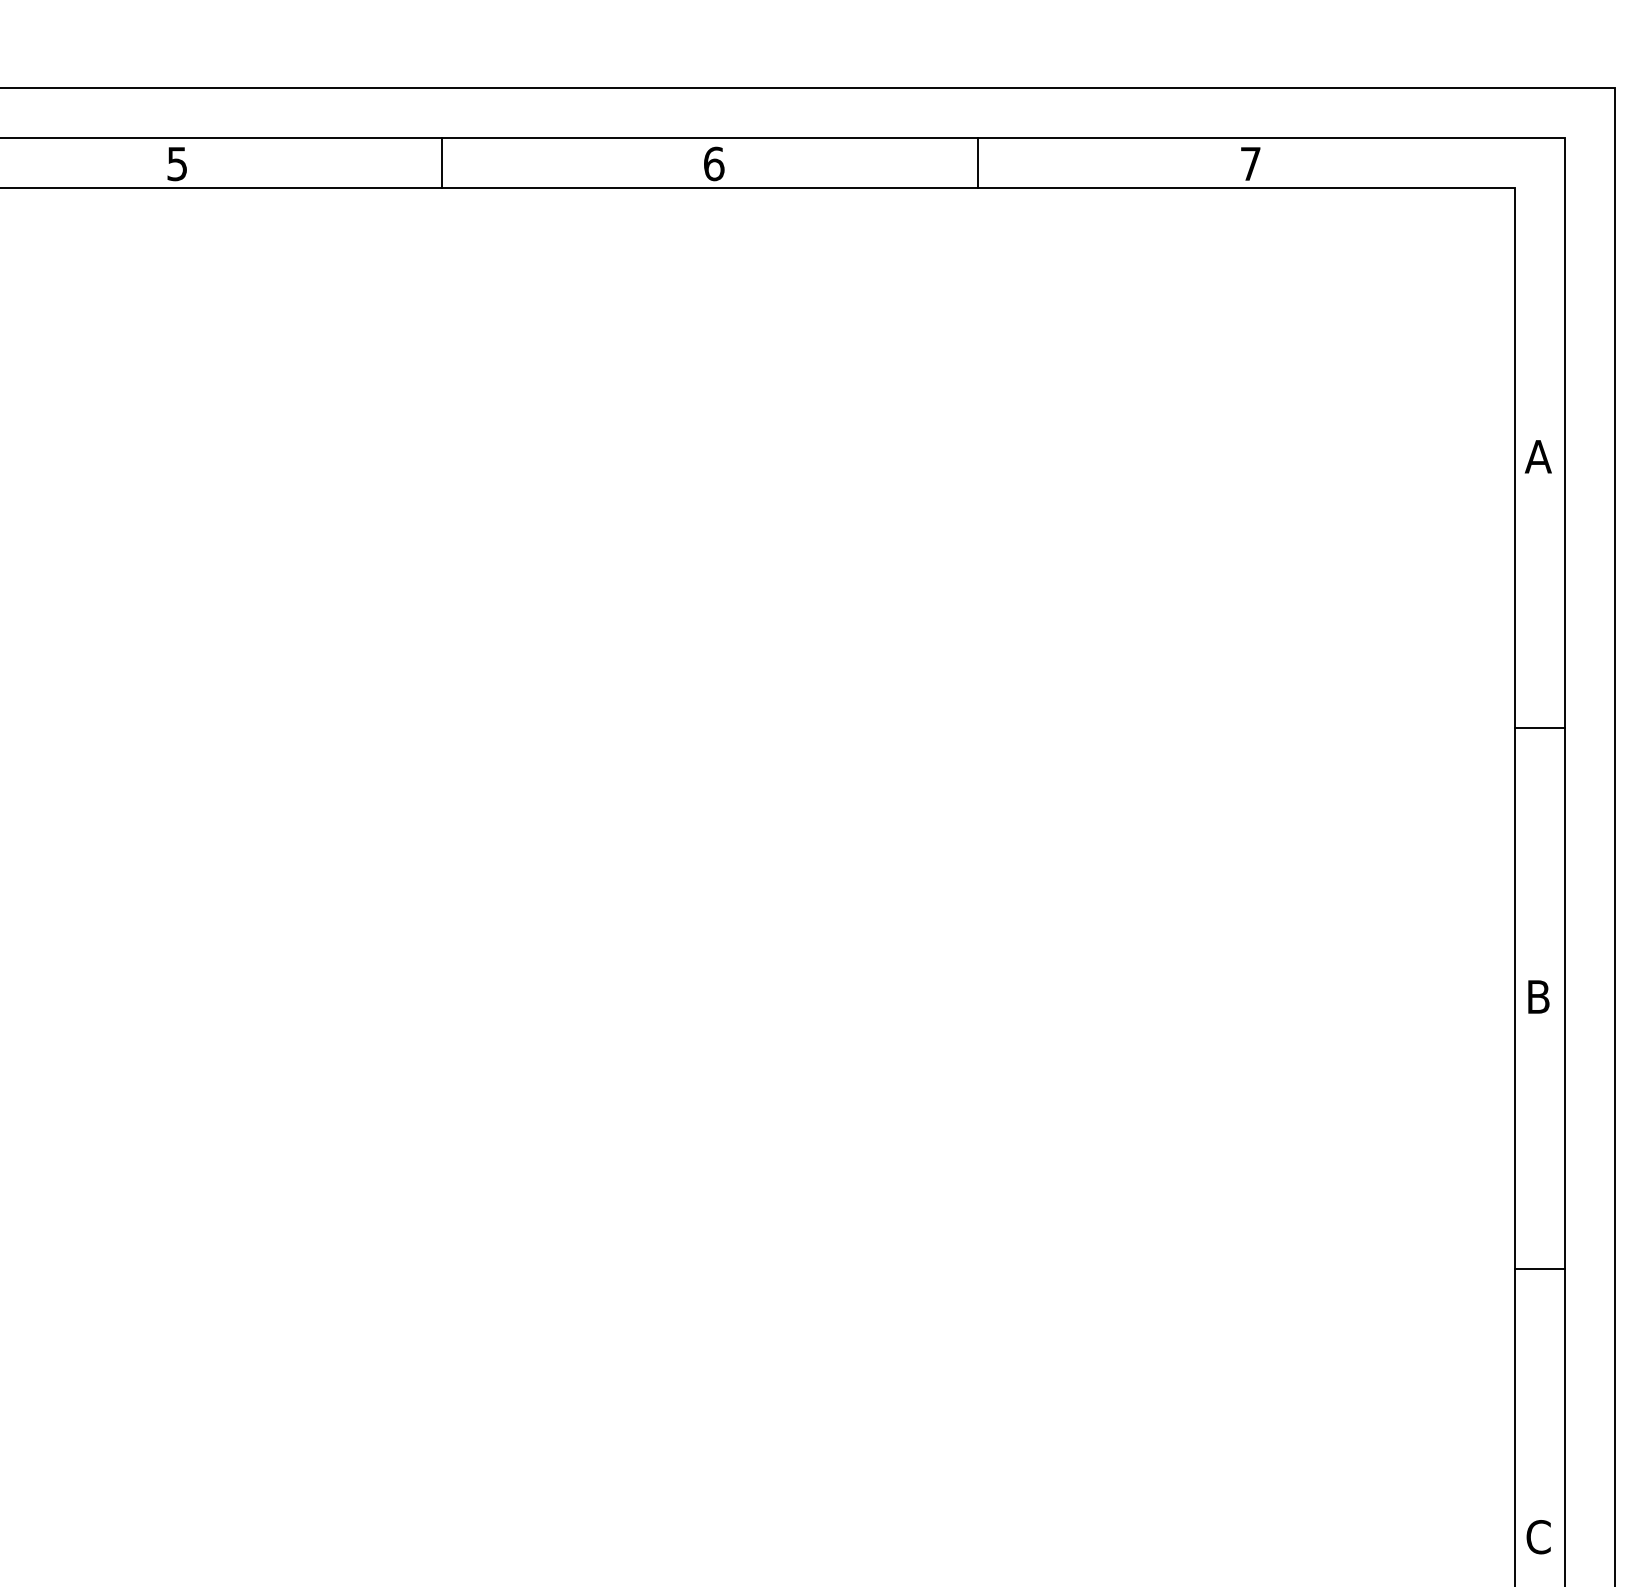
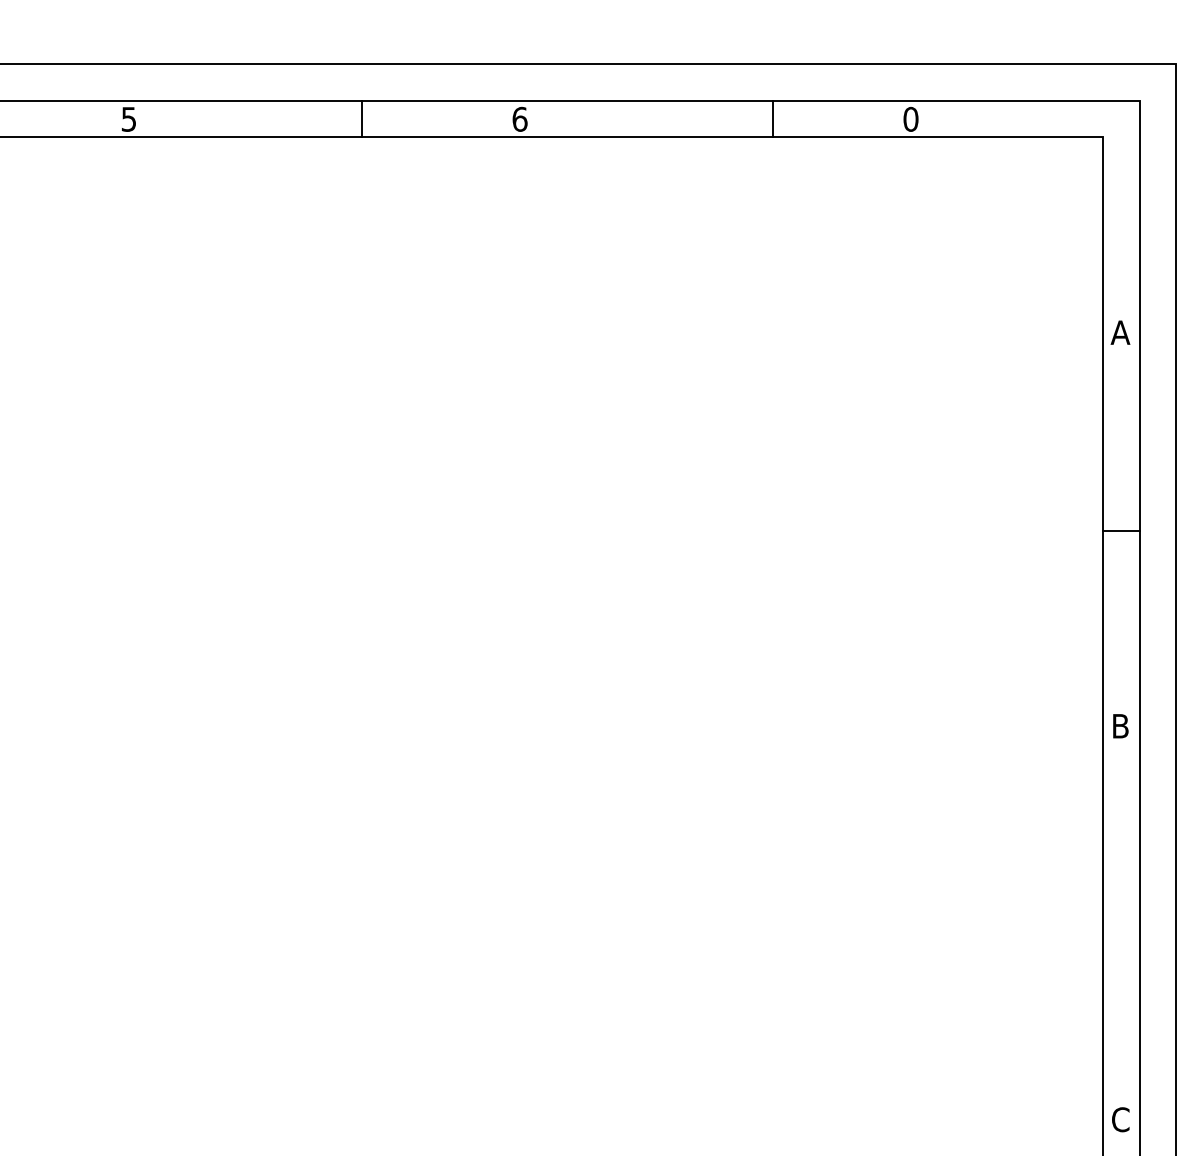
line: (441, 163) -> (361, 119), moved
line: (978, 163) -> (773, 119), moved
text: (1250, 163) -> (910, 119), 7 -> 0
line: (1539, 1268) -> (1121, 924), removed

